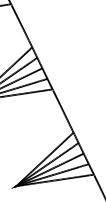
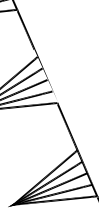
fill: (40, 64) -> (45, 75), removed

